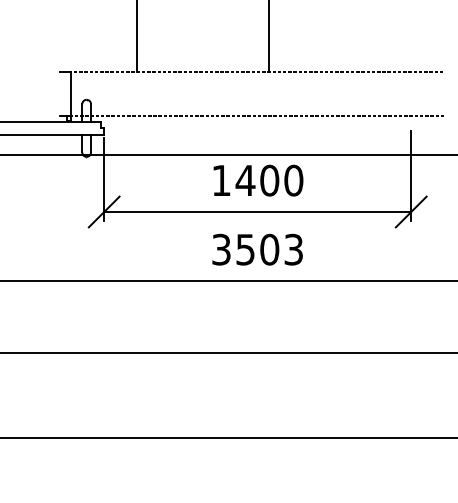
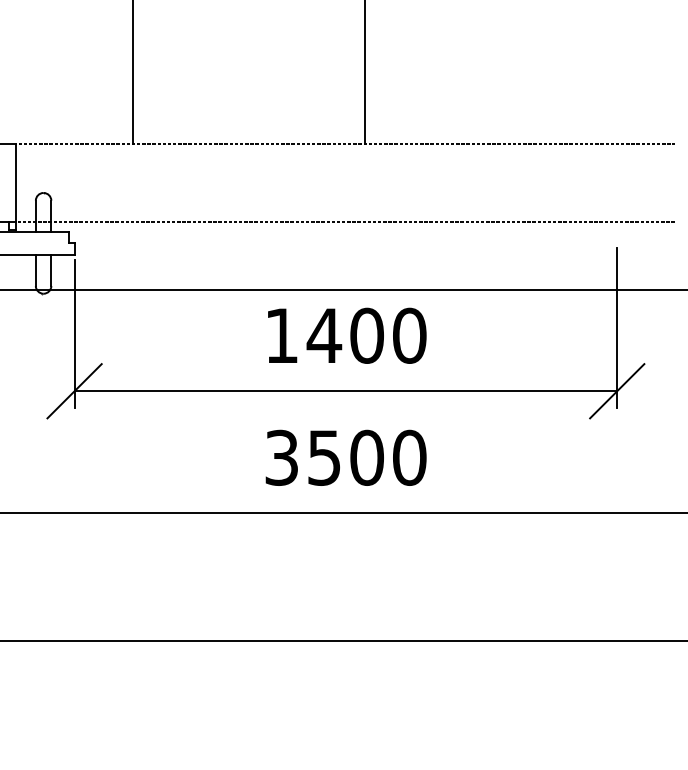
text: (293, 249) -> (409, 457), 3503 -> 3500

